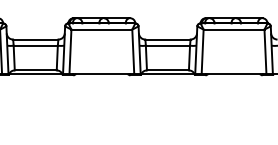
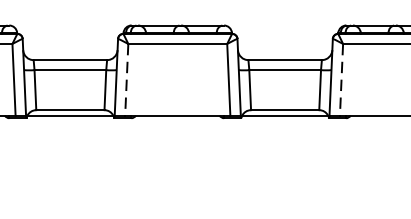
line: (70, 52) -> (126, 81), solid -> dashed
line: (202, 52) -> (341, 81), solid -> dashed

